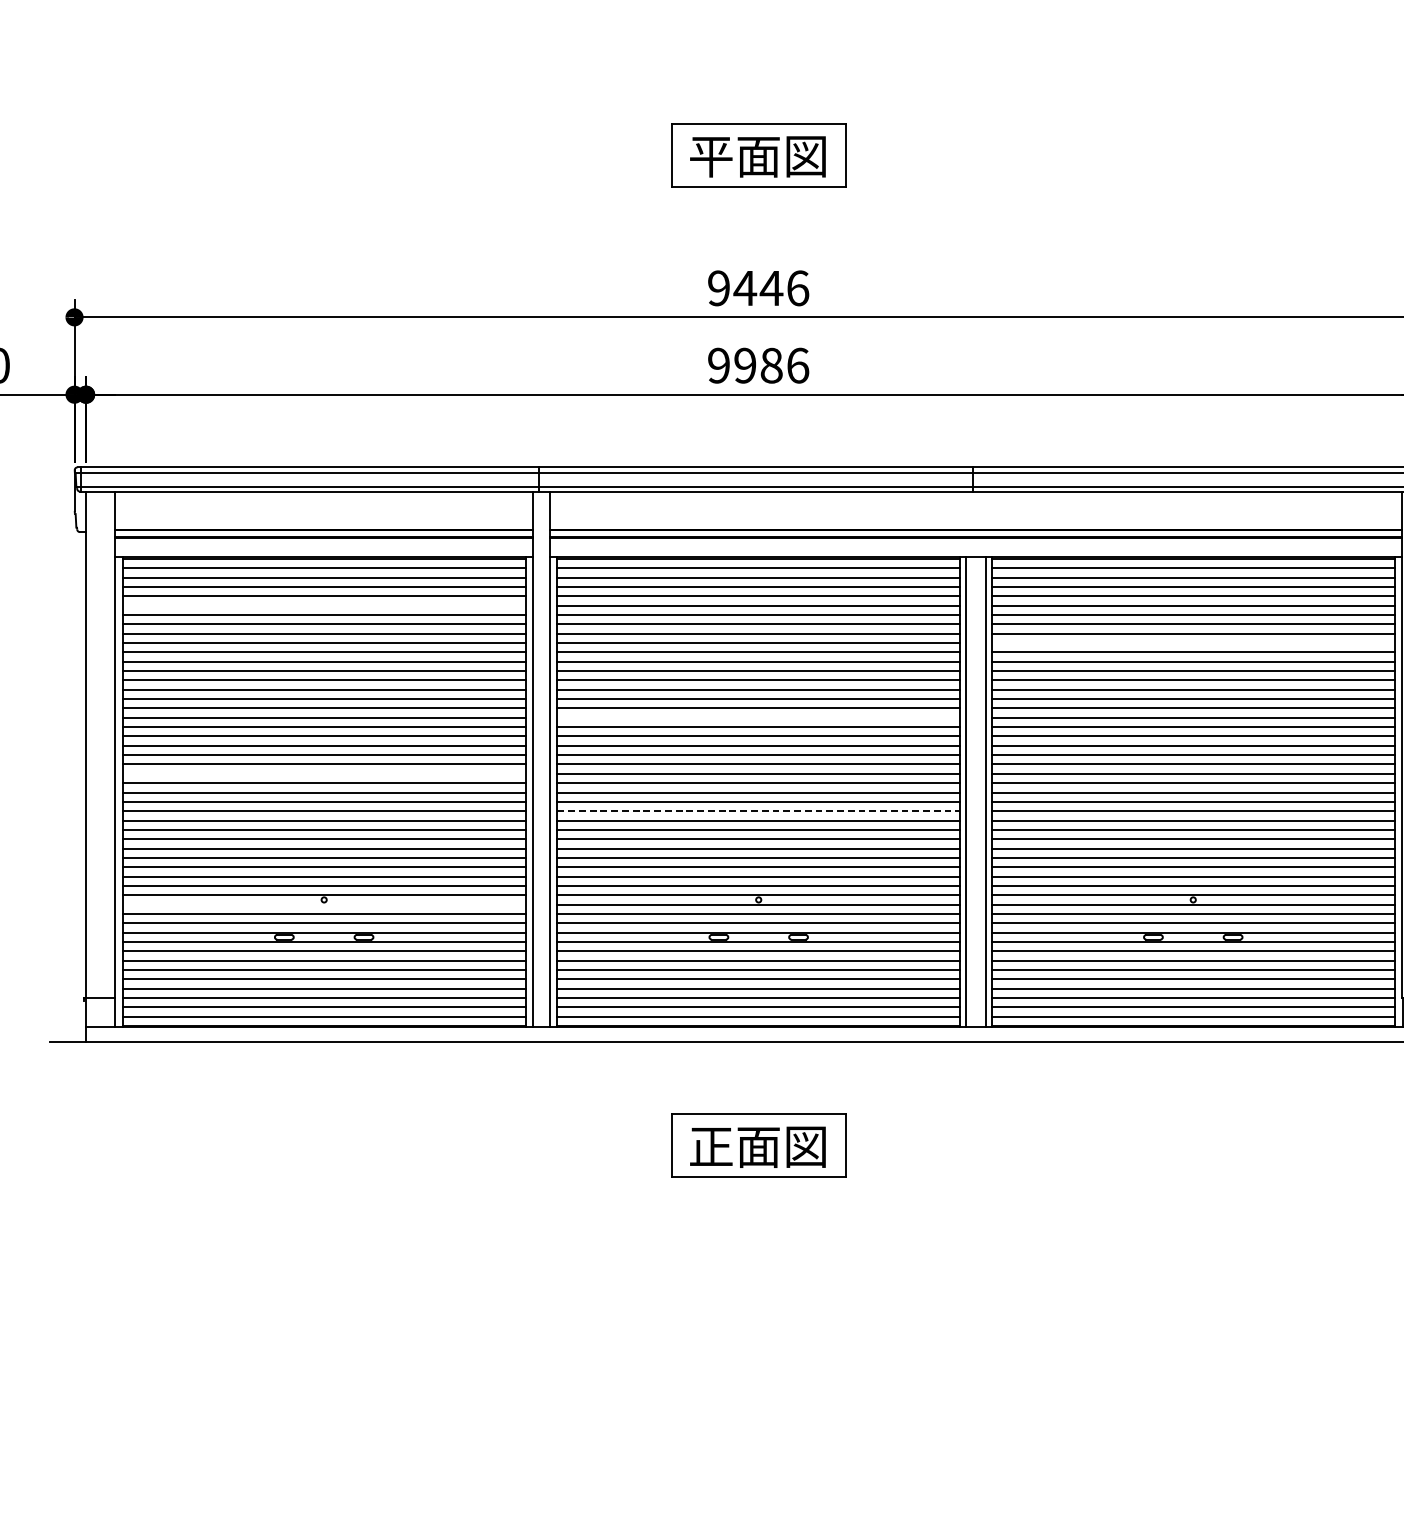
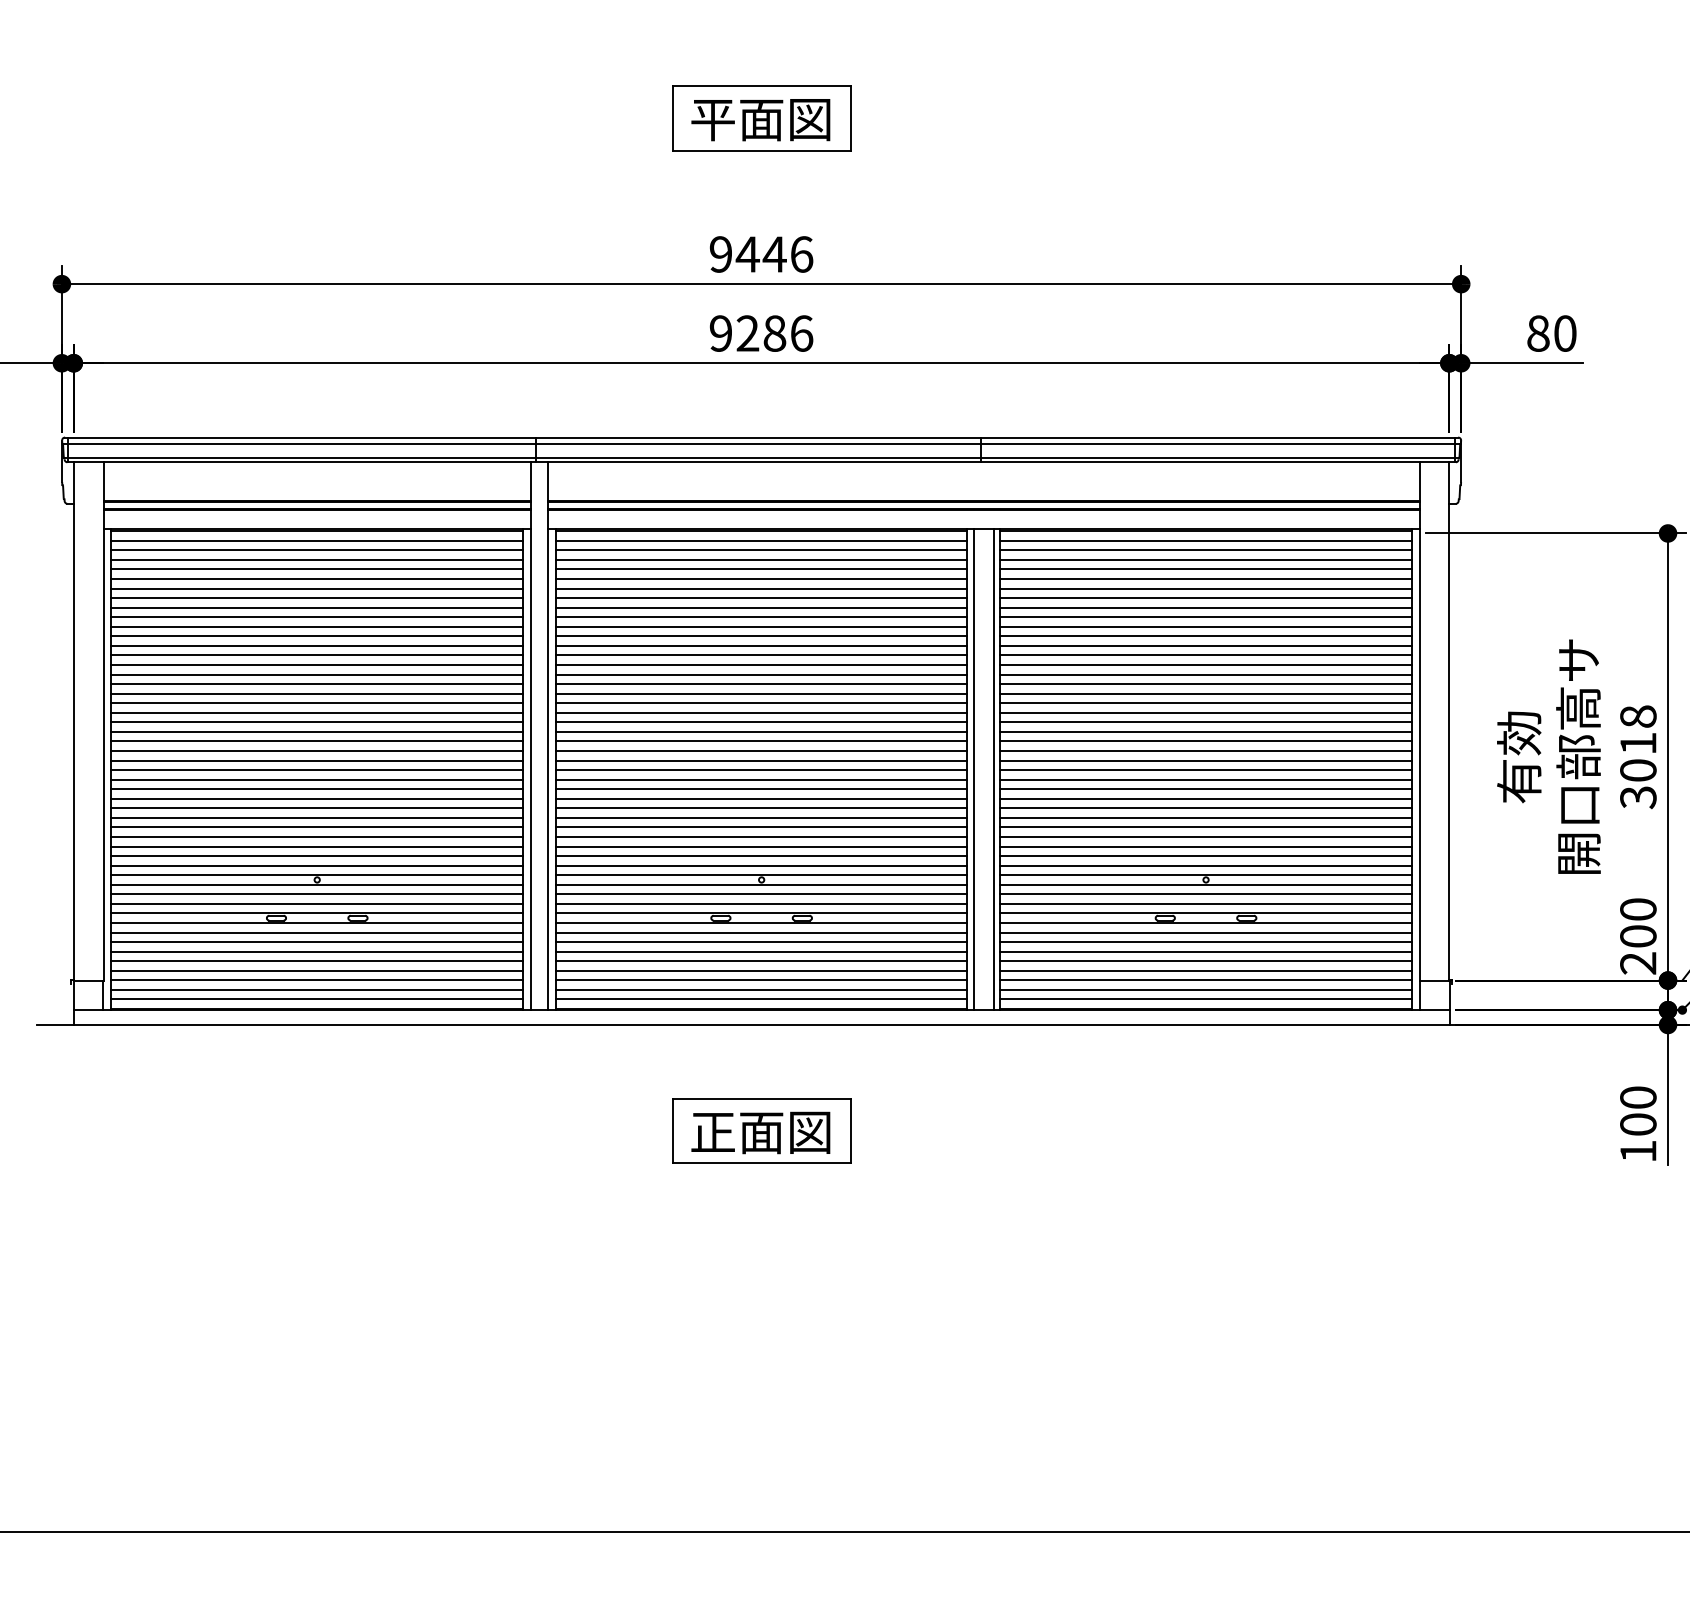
text: (744, 365) -> (747, 333), 9986 -> 9286
line: (324, 605) -> (317, 578), added
line: (1192, 643) -> (1205, 617), added
line: (758, 717) -> (761, 693), added
line: (324, 773) -> (317, 750), added
line: (758, 811) -> (761, 789), dashed -> solid
line: (324, 904) -> (317, 884), added

